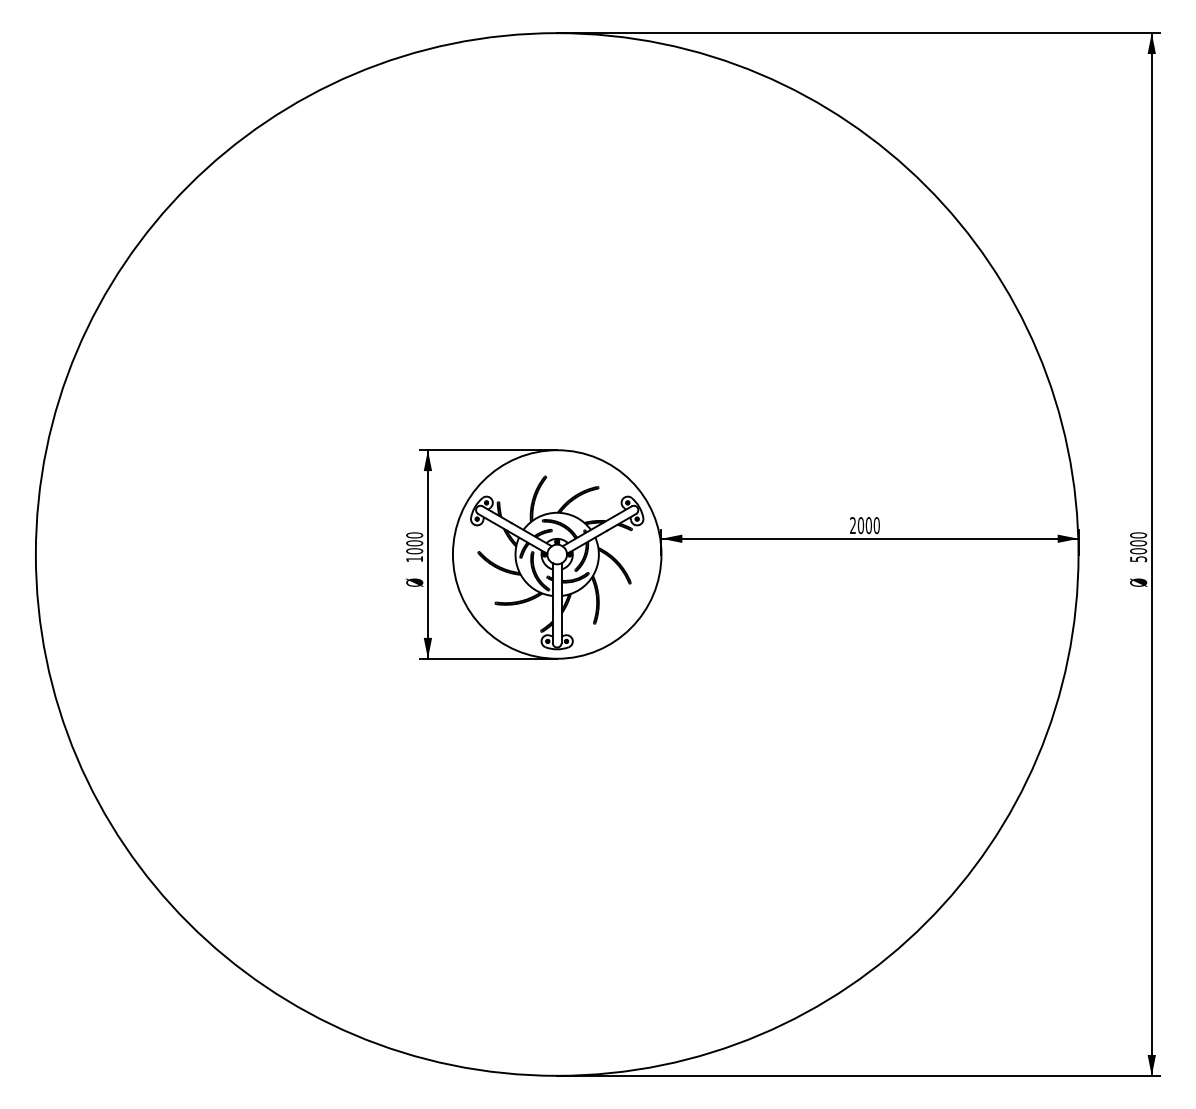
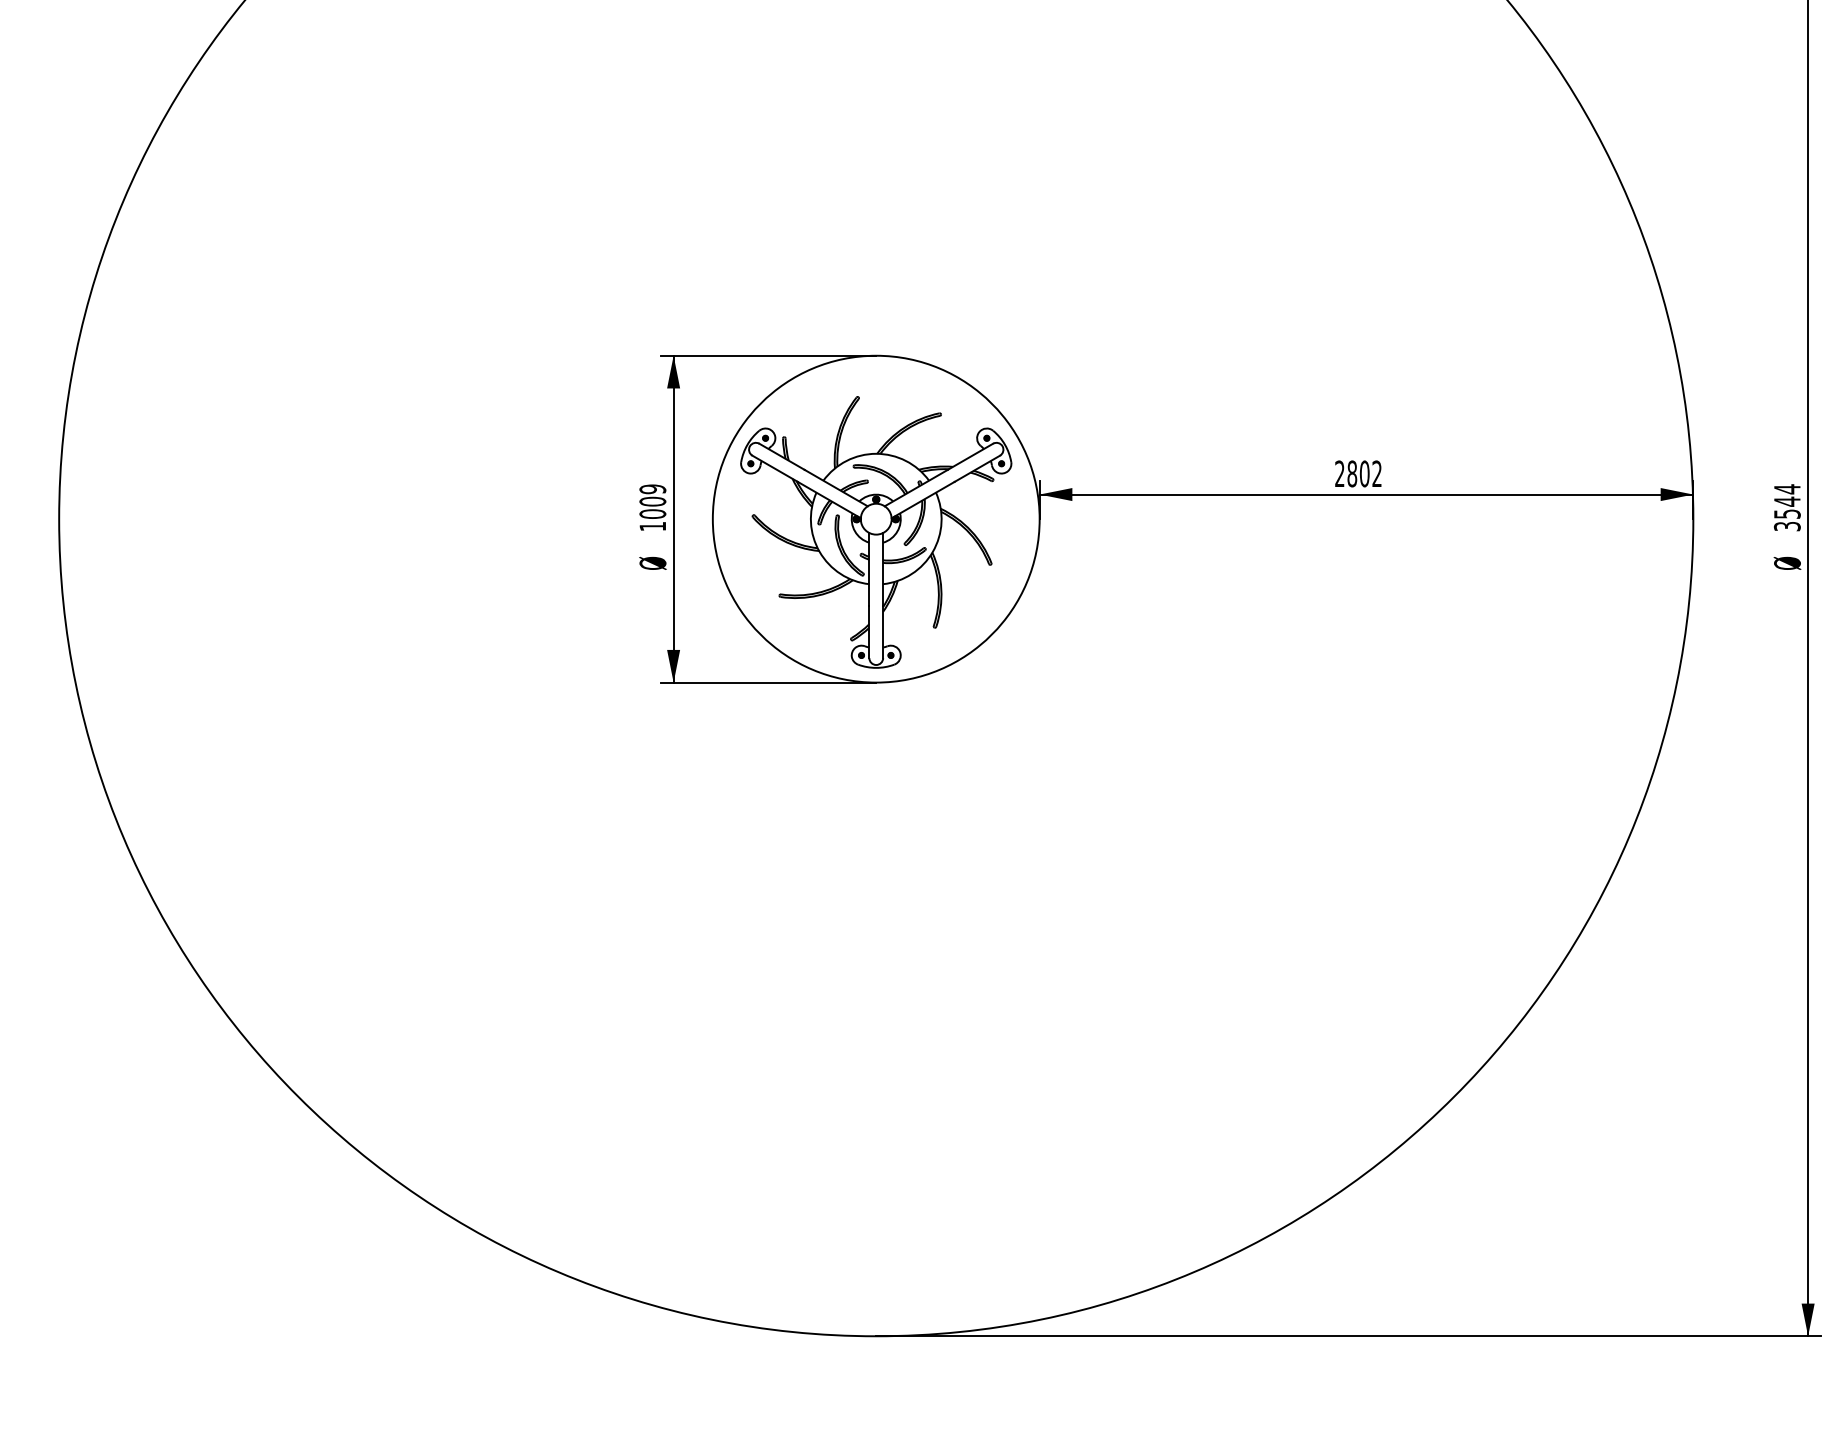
text: (868, 525) -> (1364, 473), 2000 -> 2802
text: (414, 535) -> (652, 489), 1000 -> 1009
text: (1138, 546) -> (1787, 506), 5000 -> 3544

